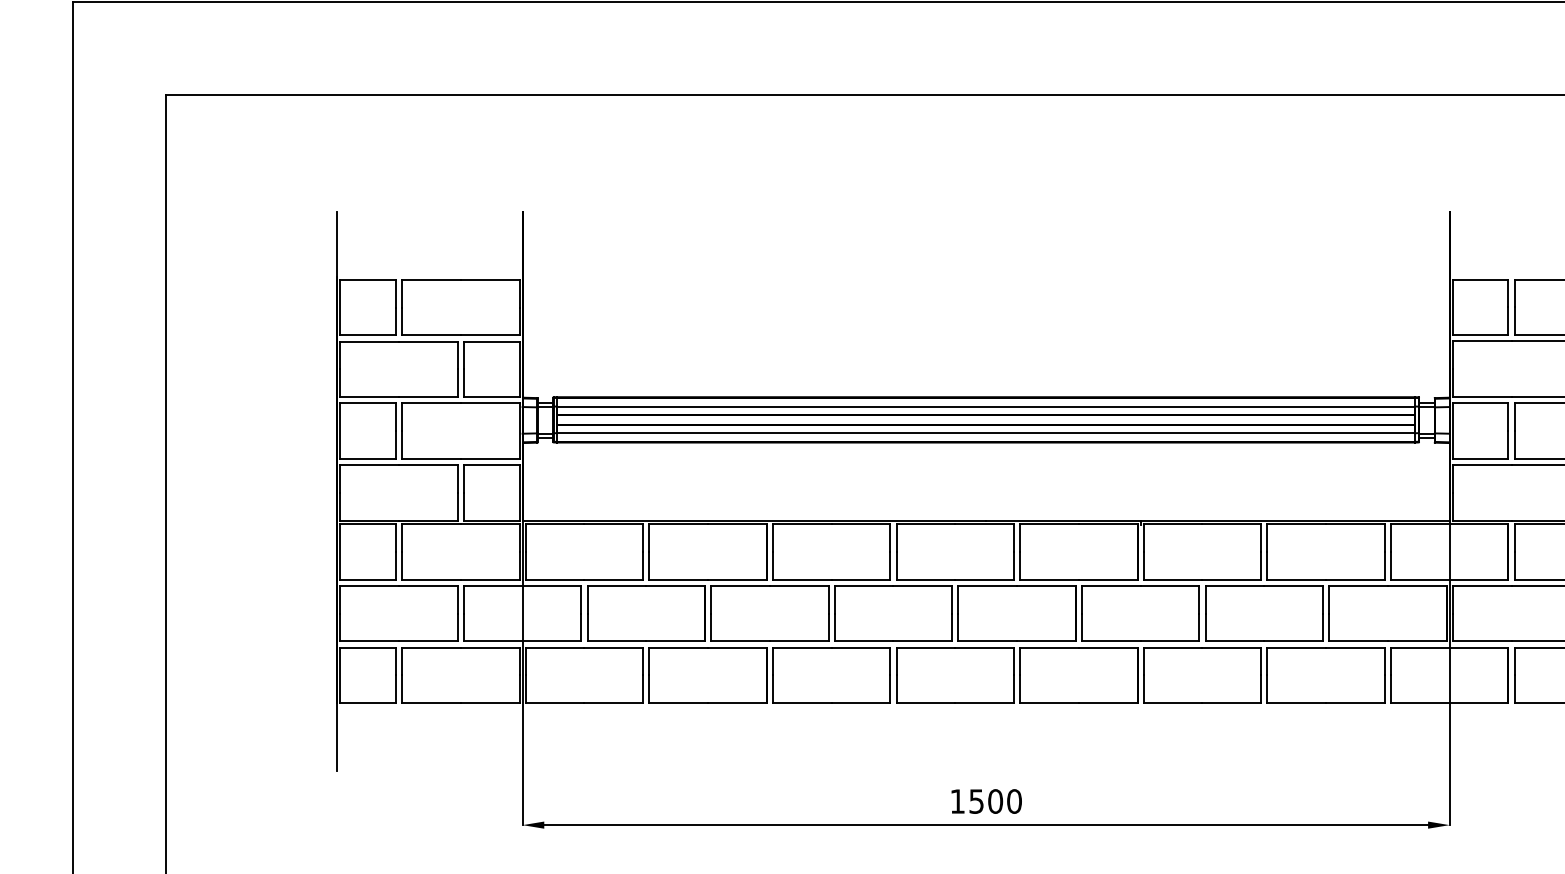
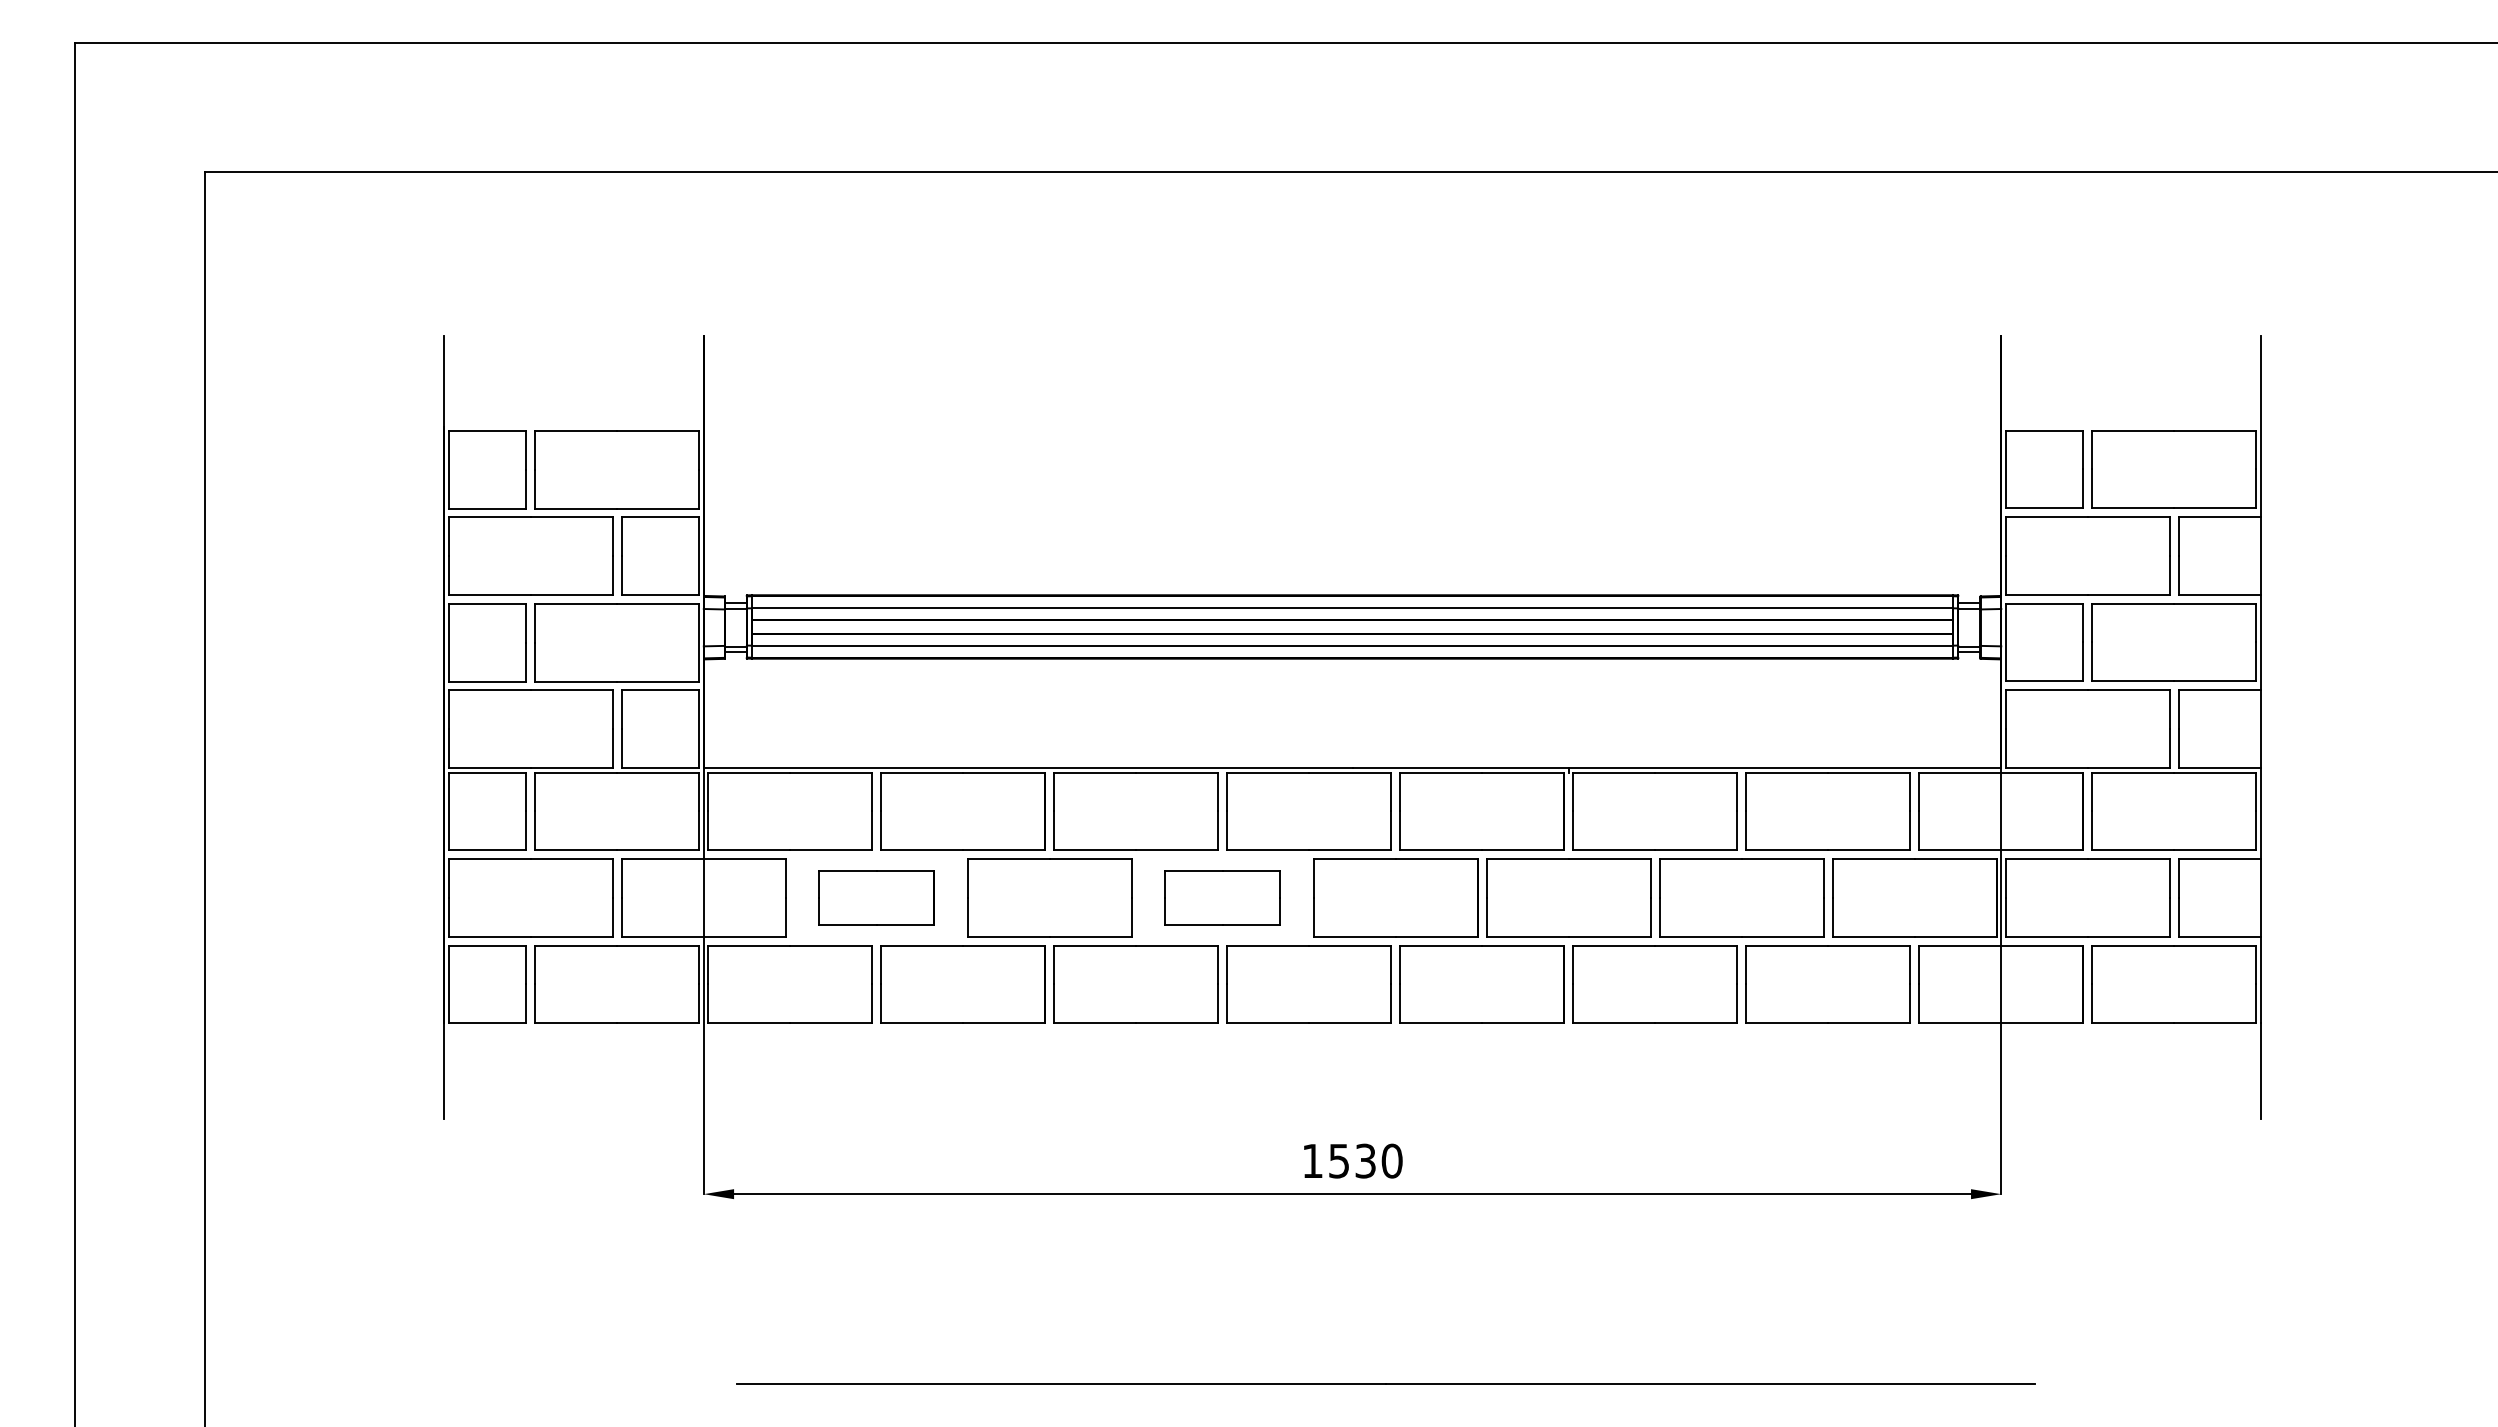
part: (646, 613) -> (876, 897), size x0.7
part: (893, 613) -> (1222, 897), size x0.7
text: (995, 801) -> (1365, 1160), 1500 -> 1530

